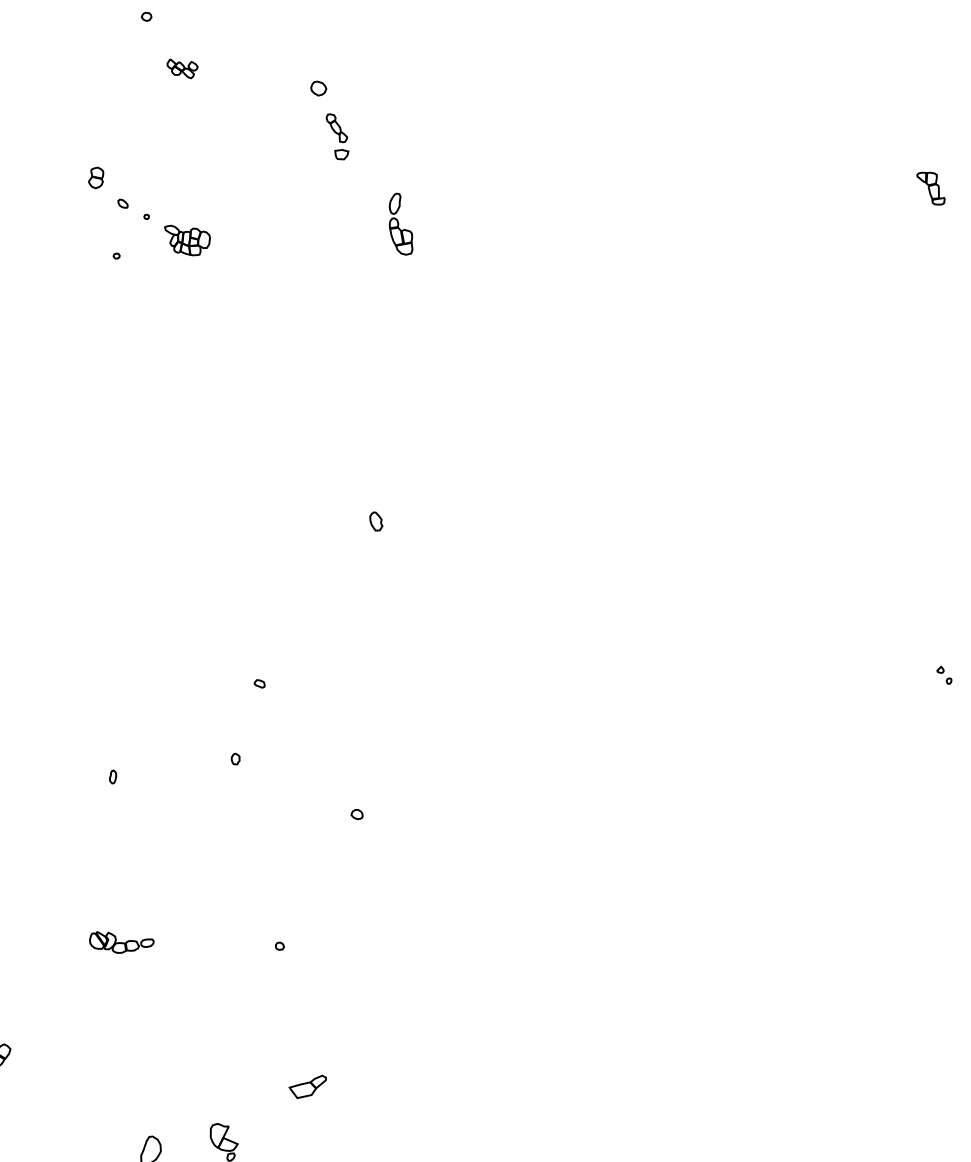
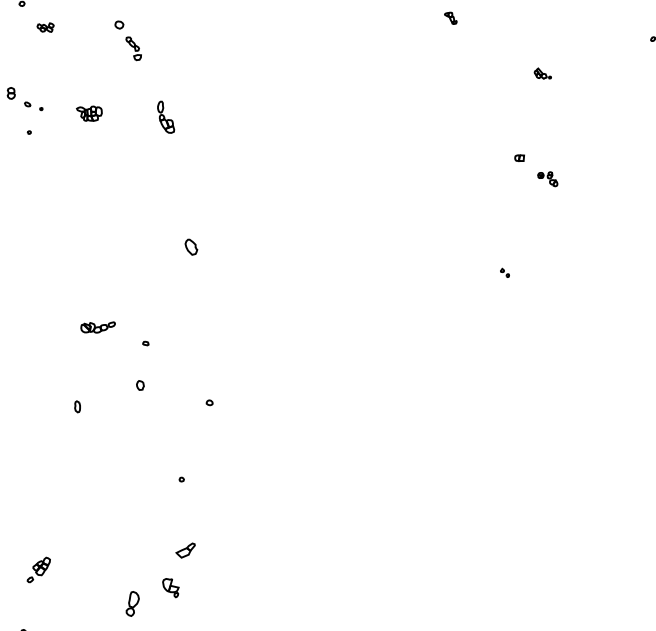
part: (930, 188) -> (450, 18), size x0.7
part: (402, 222) -> (166, 116), moved
part: (186, 240) -> (89, 113), moved
part: (376, 520) -> (191, 246), size x1.6
part: (235, 759) -> (140, 385), size x1.6
part: (112, 776) -> (77, 406), size x1.6
part: (120, 943) -> (97, 327), moved
part: (307, 1086) -> (185, 550), moved

